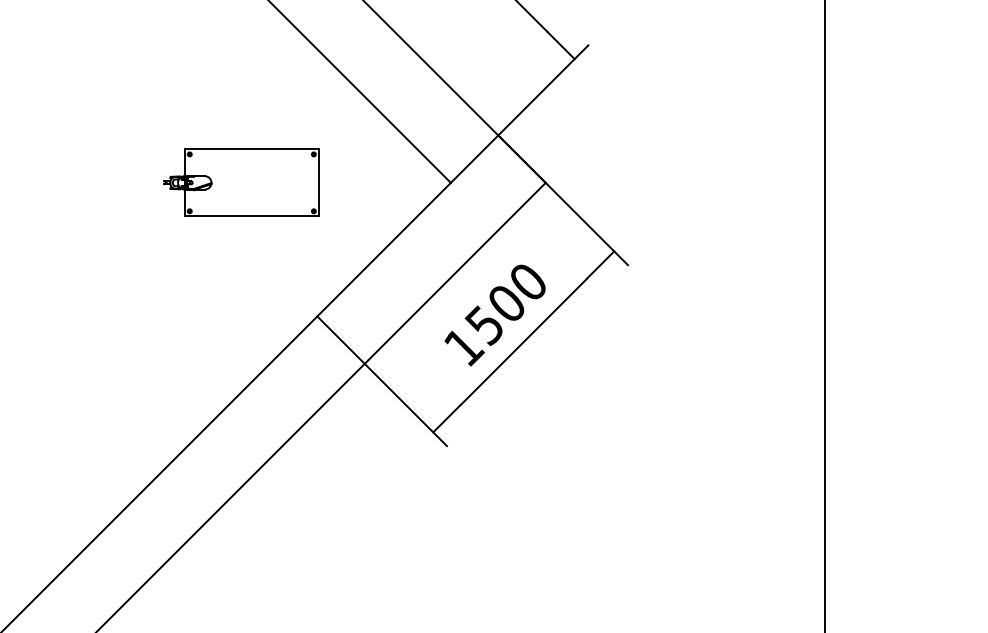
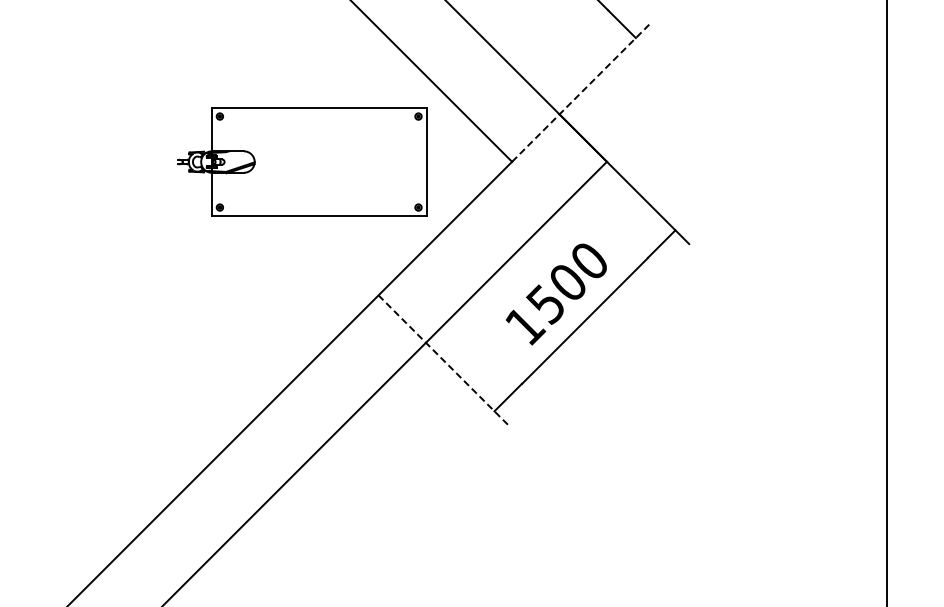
line: (519, 113) -> (580, 92), solid -> dashed
part: (241, 182) -> (302, 161), size x1.6
line: (382, 381) -> (443, 360), solid -> dashed

